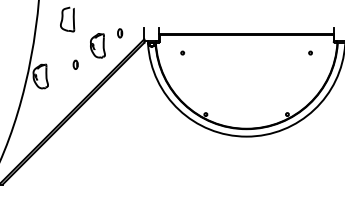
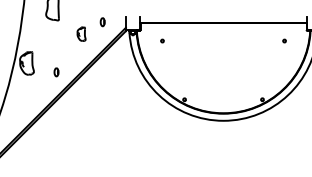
part: (97, 45) -> (81, 33), size x0.6
part: (75, 64) -> (56, 72), moved

